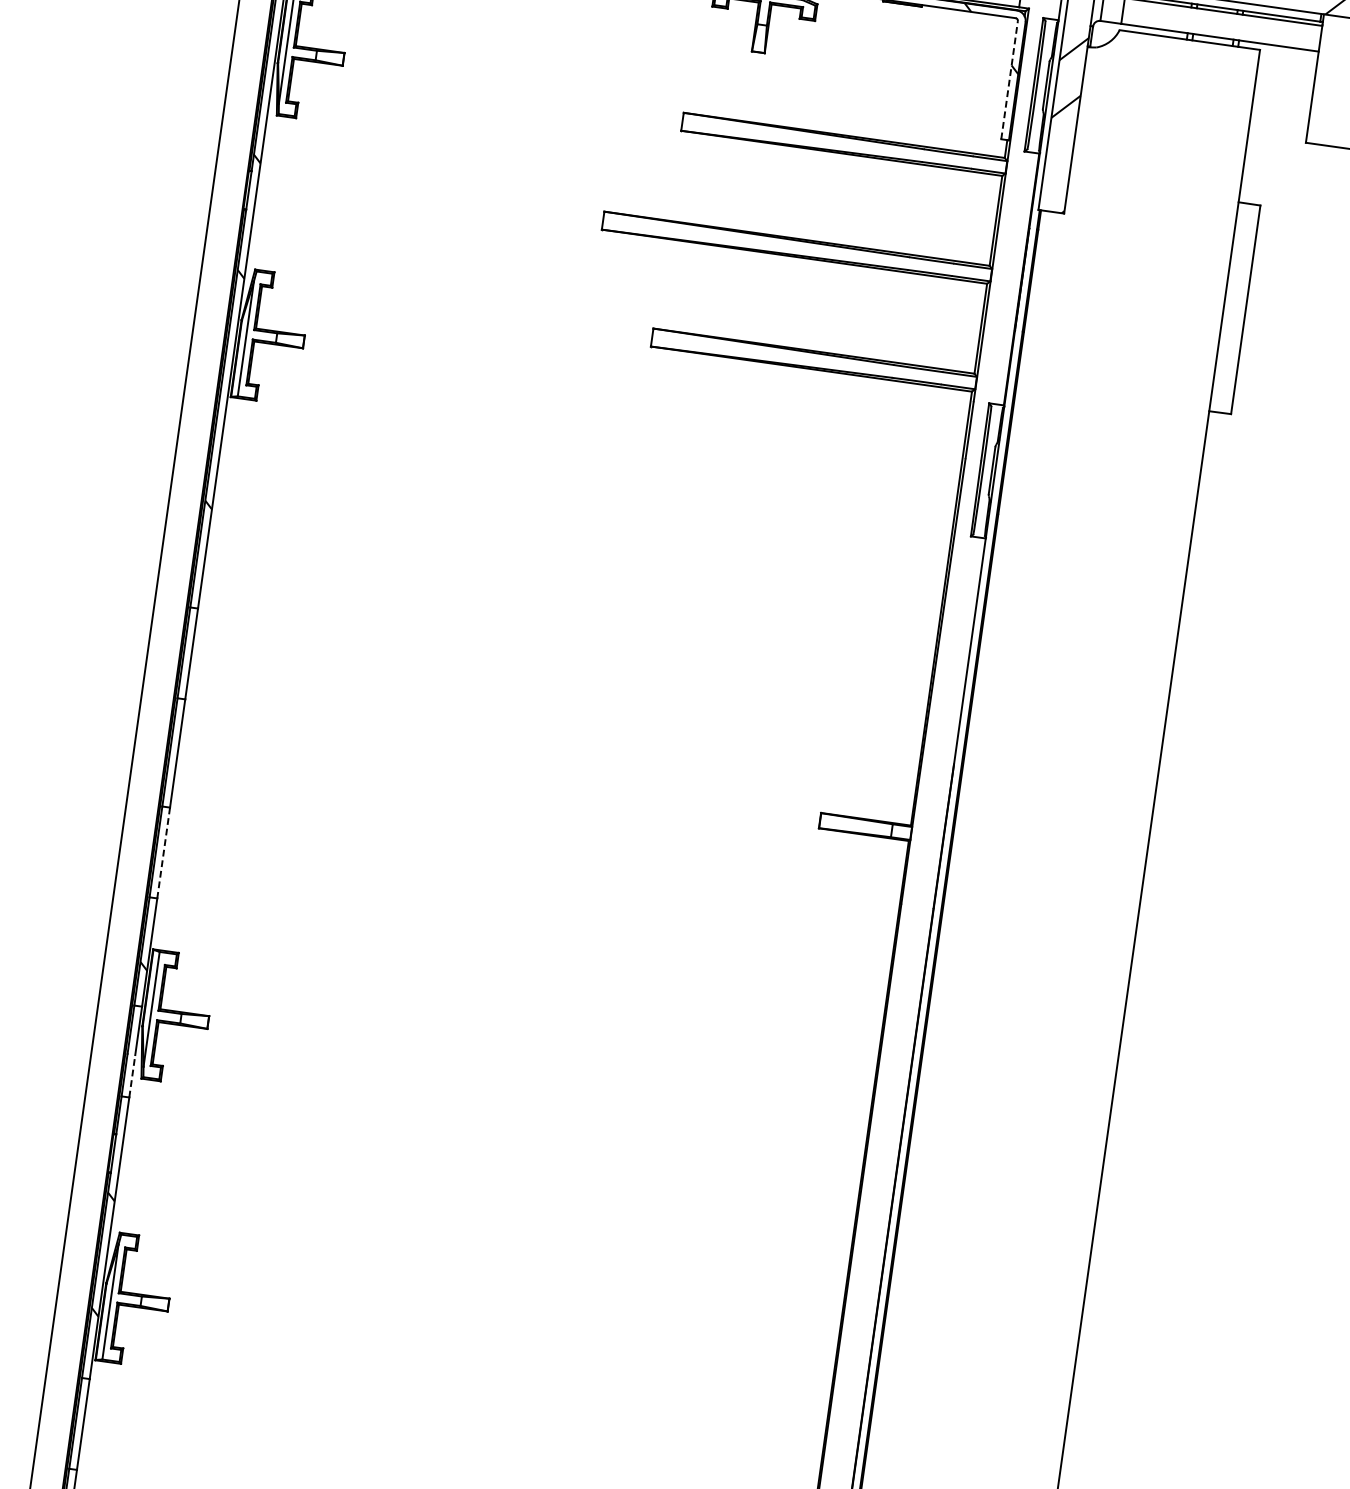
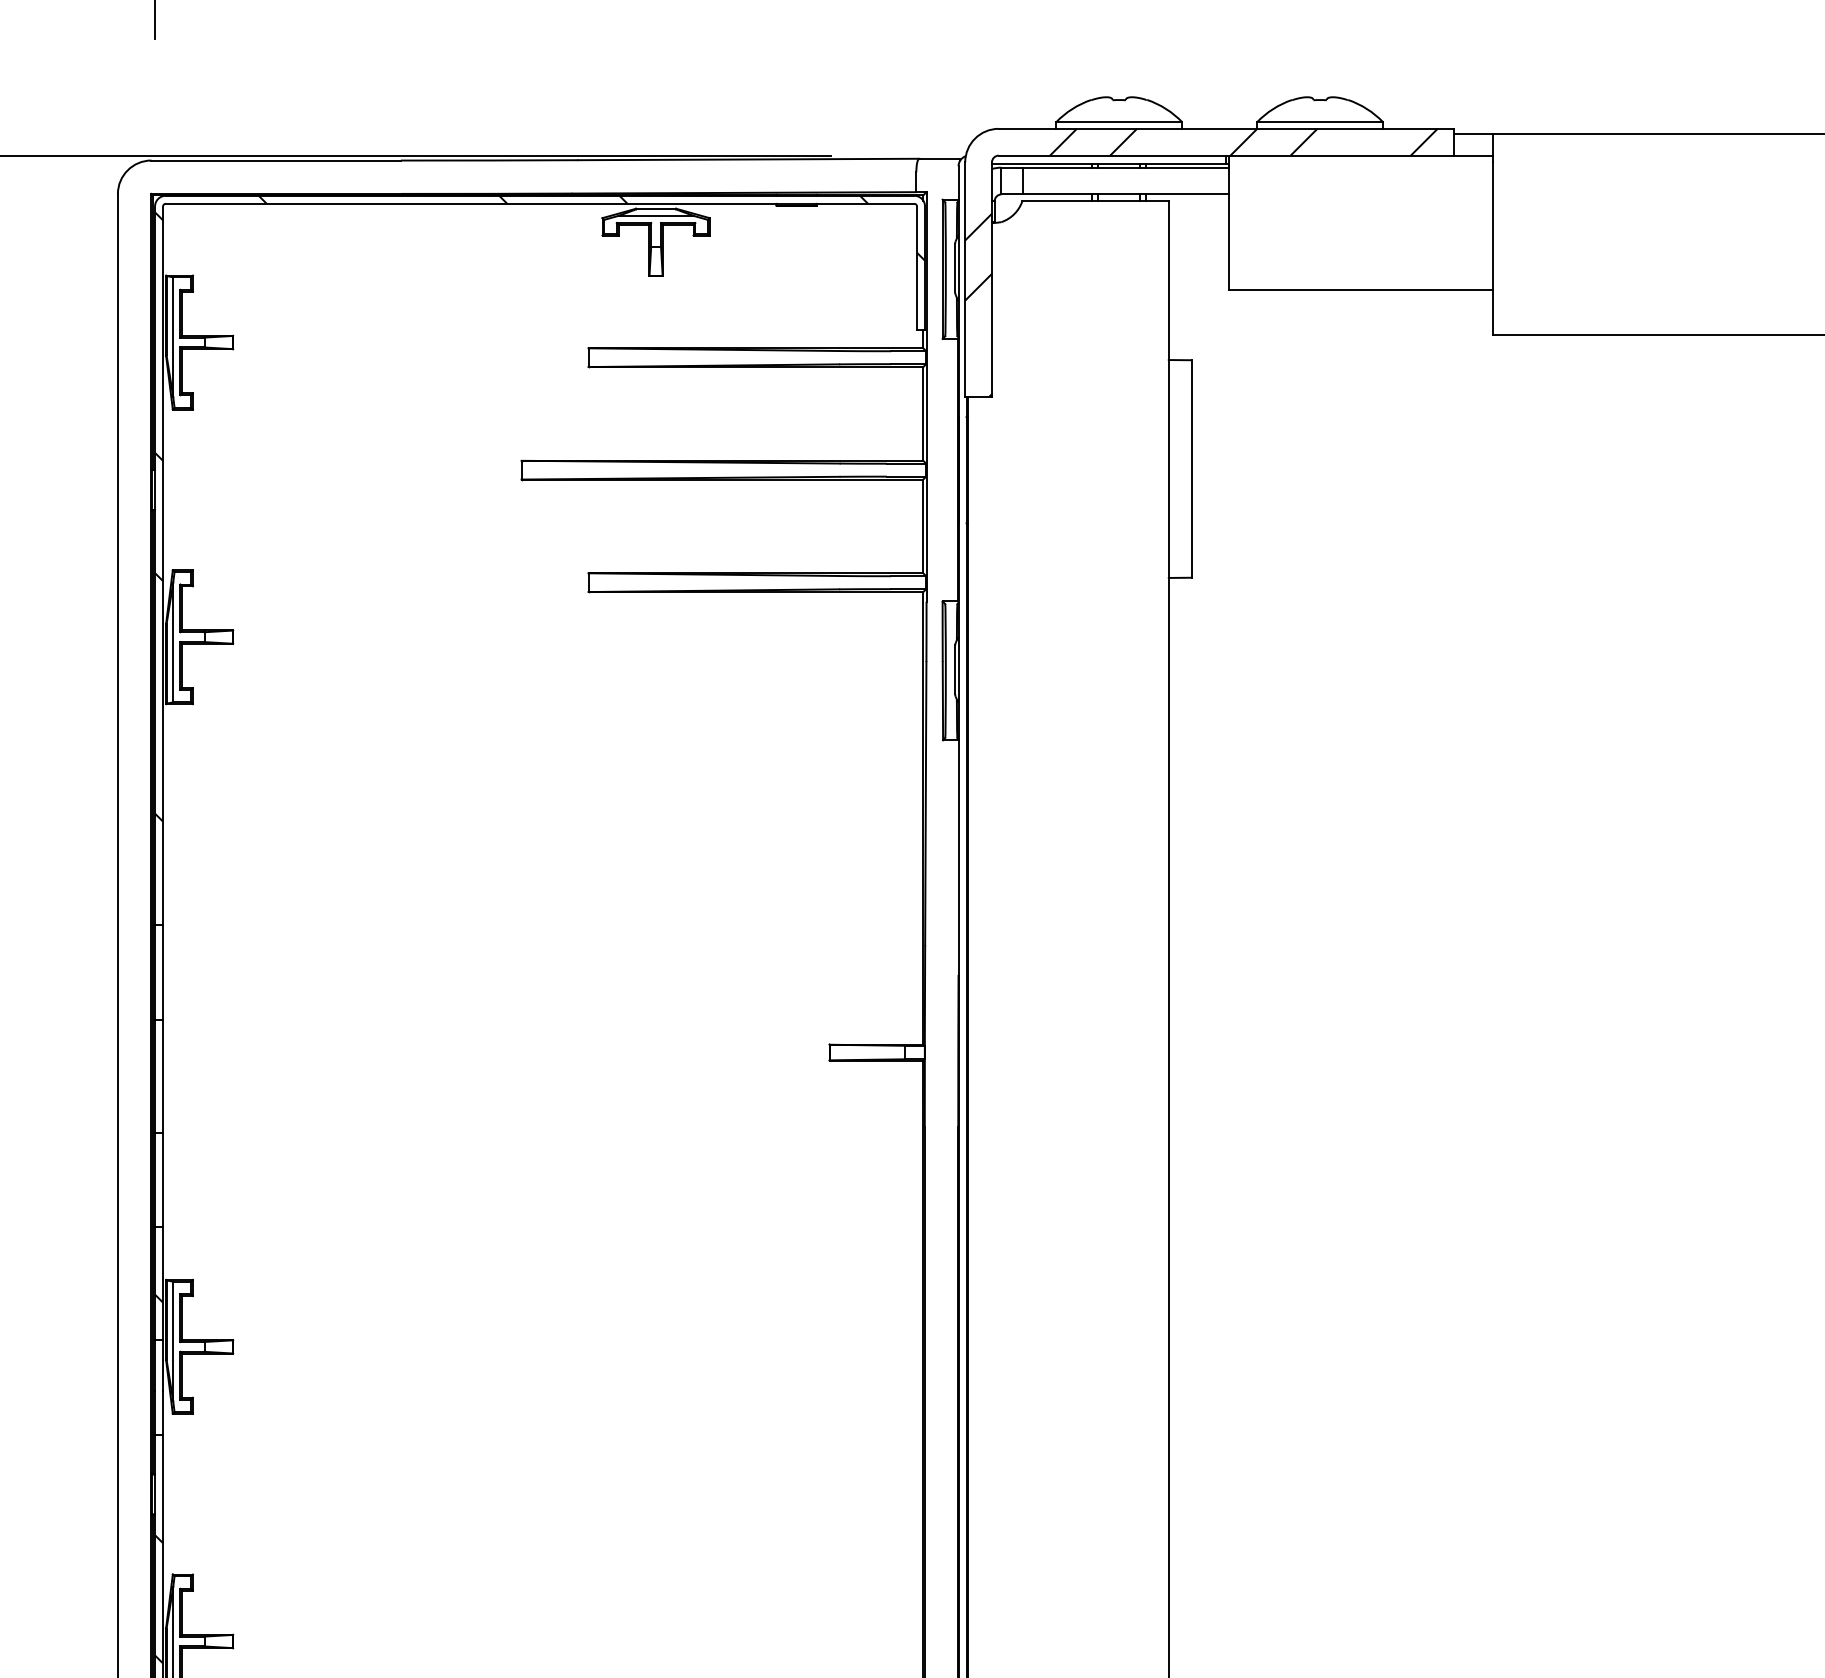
line: (1009, 80) -> (917, 268), dashed -> solid
line: (164, 853) -> (163, 1180), dashed -> solid
line: (132, 1076) -> (163, 1412), dashed -> solid

